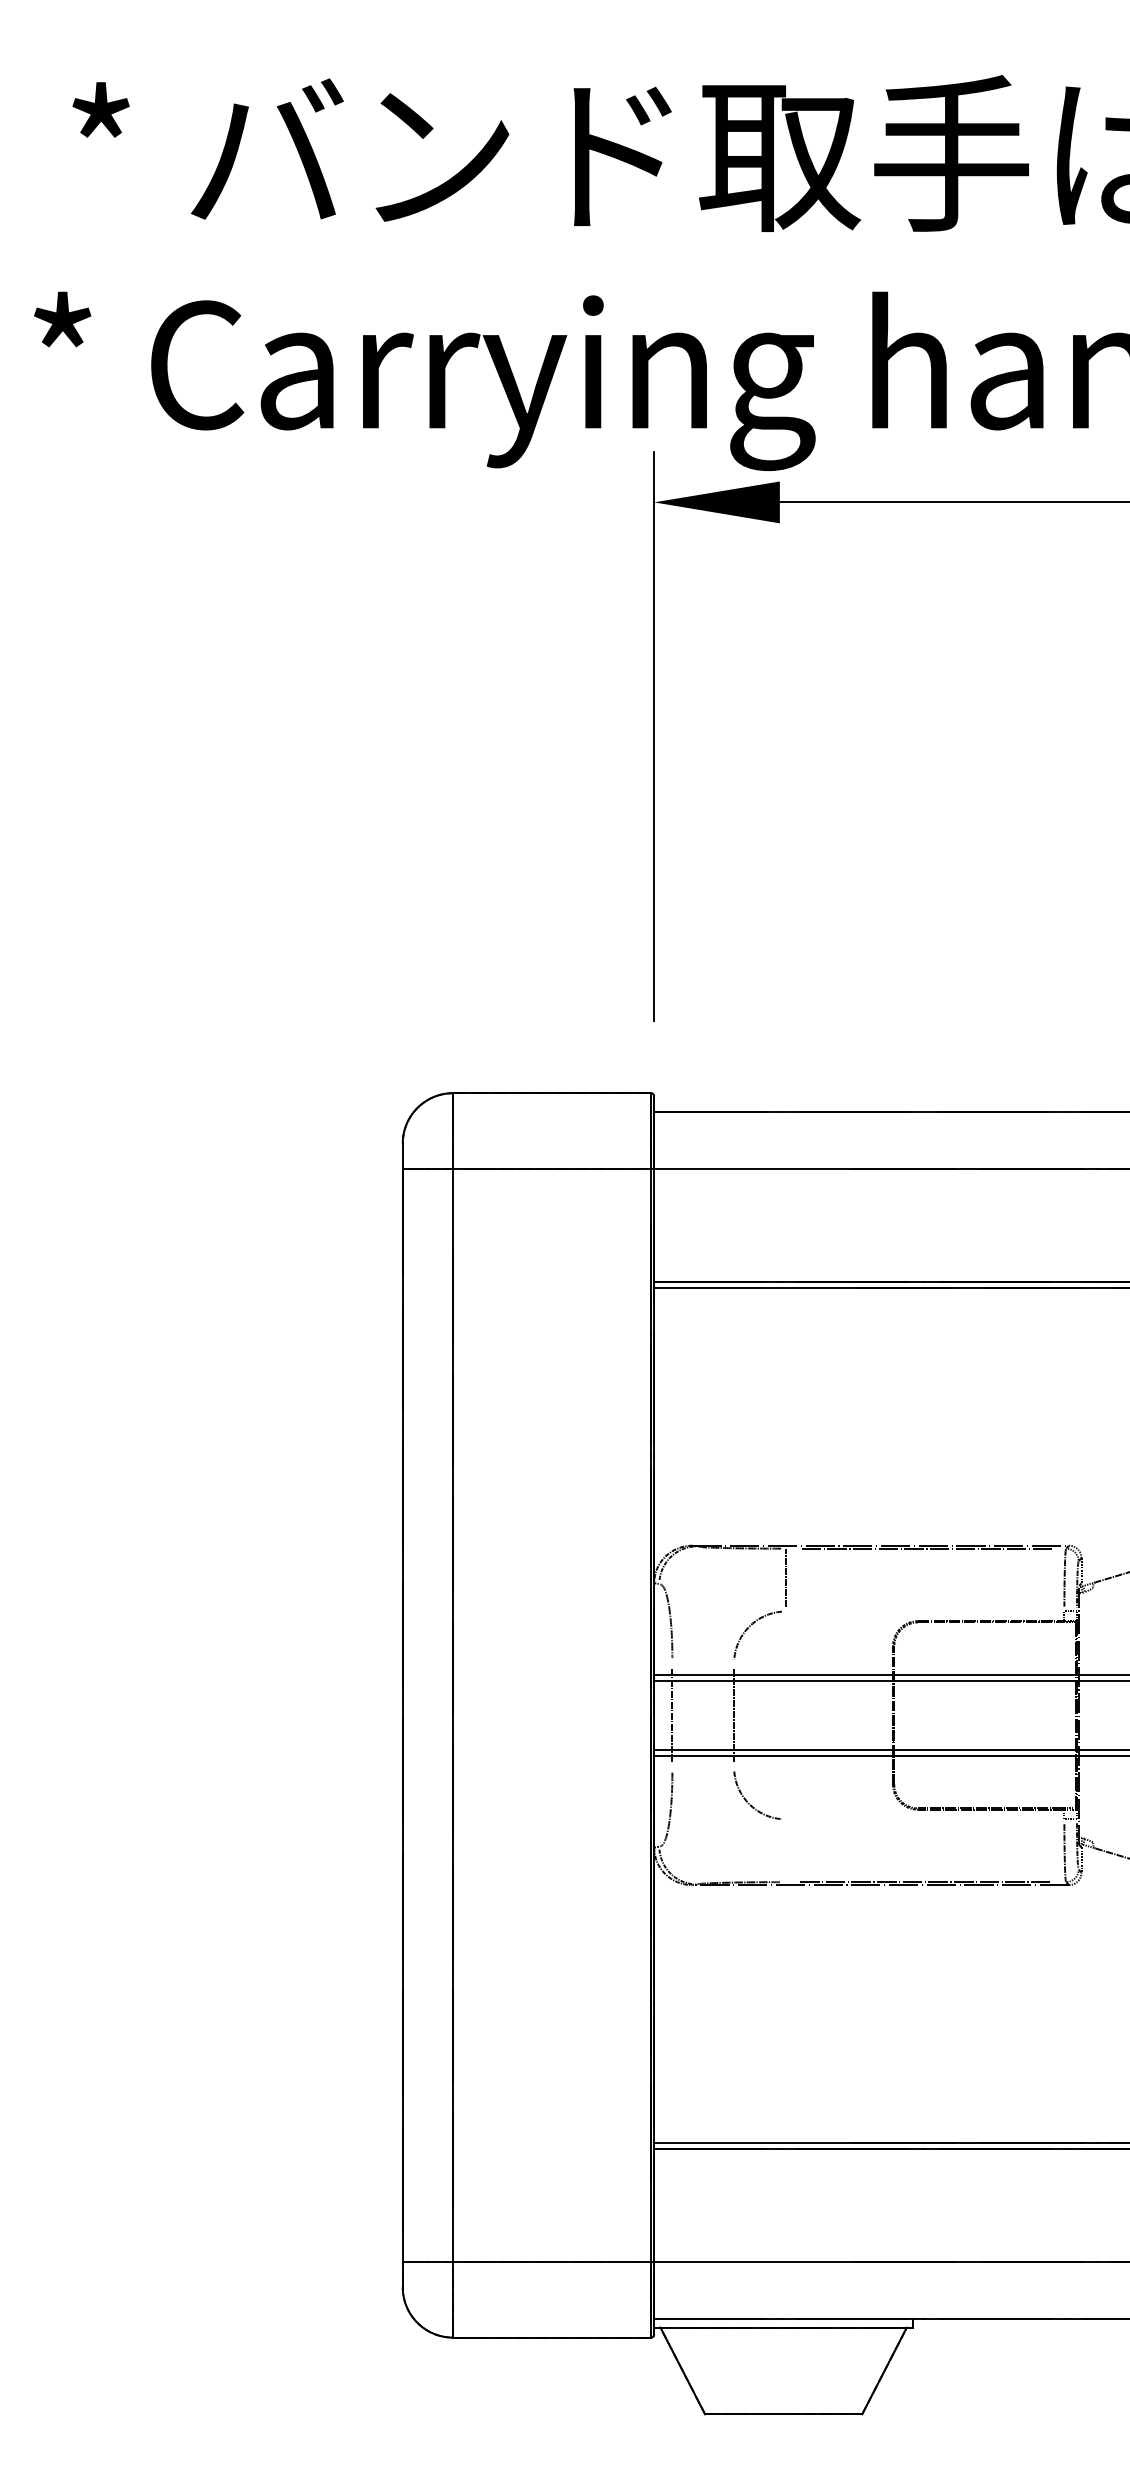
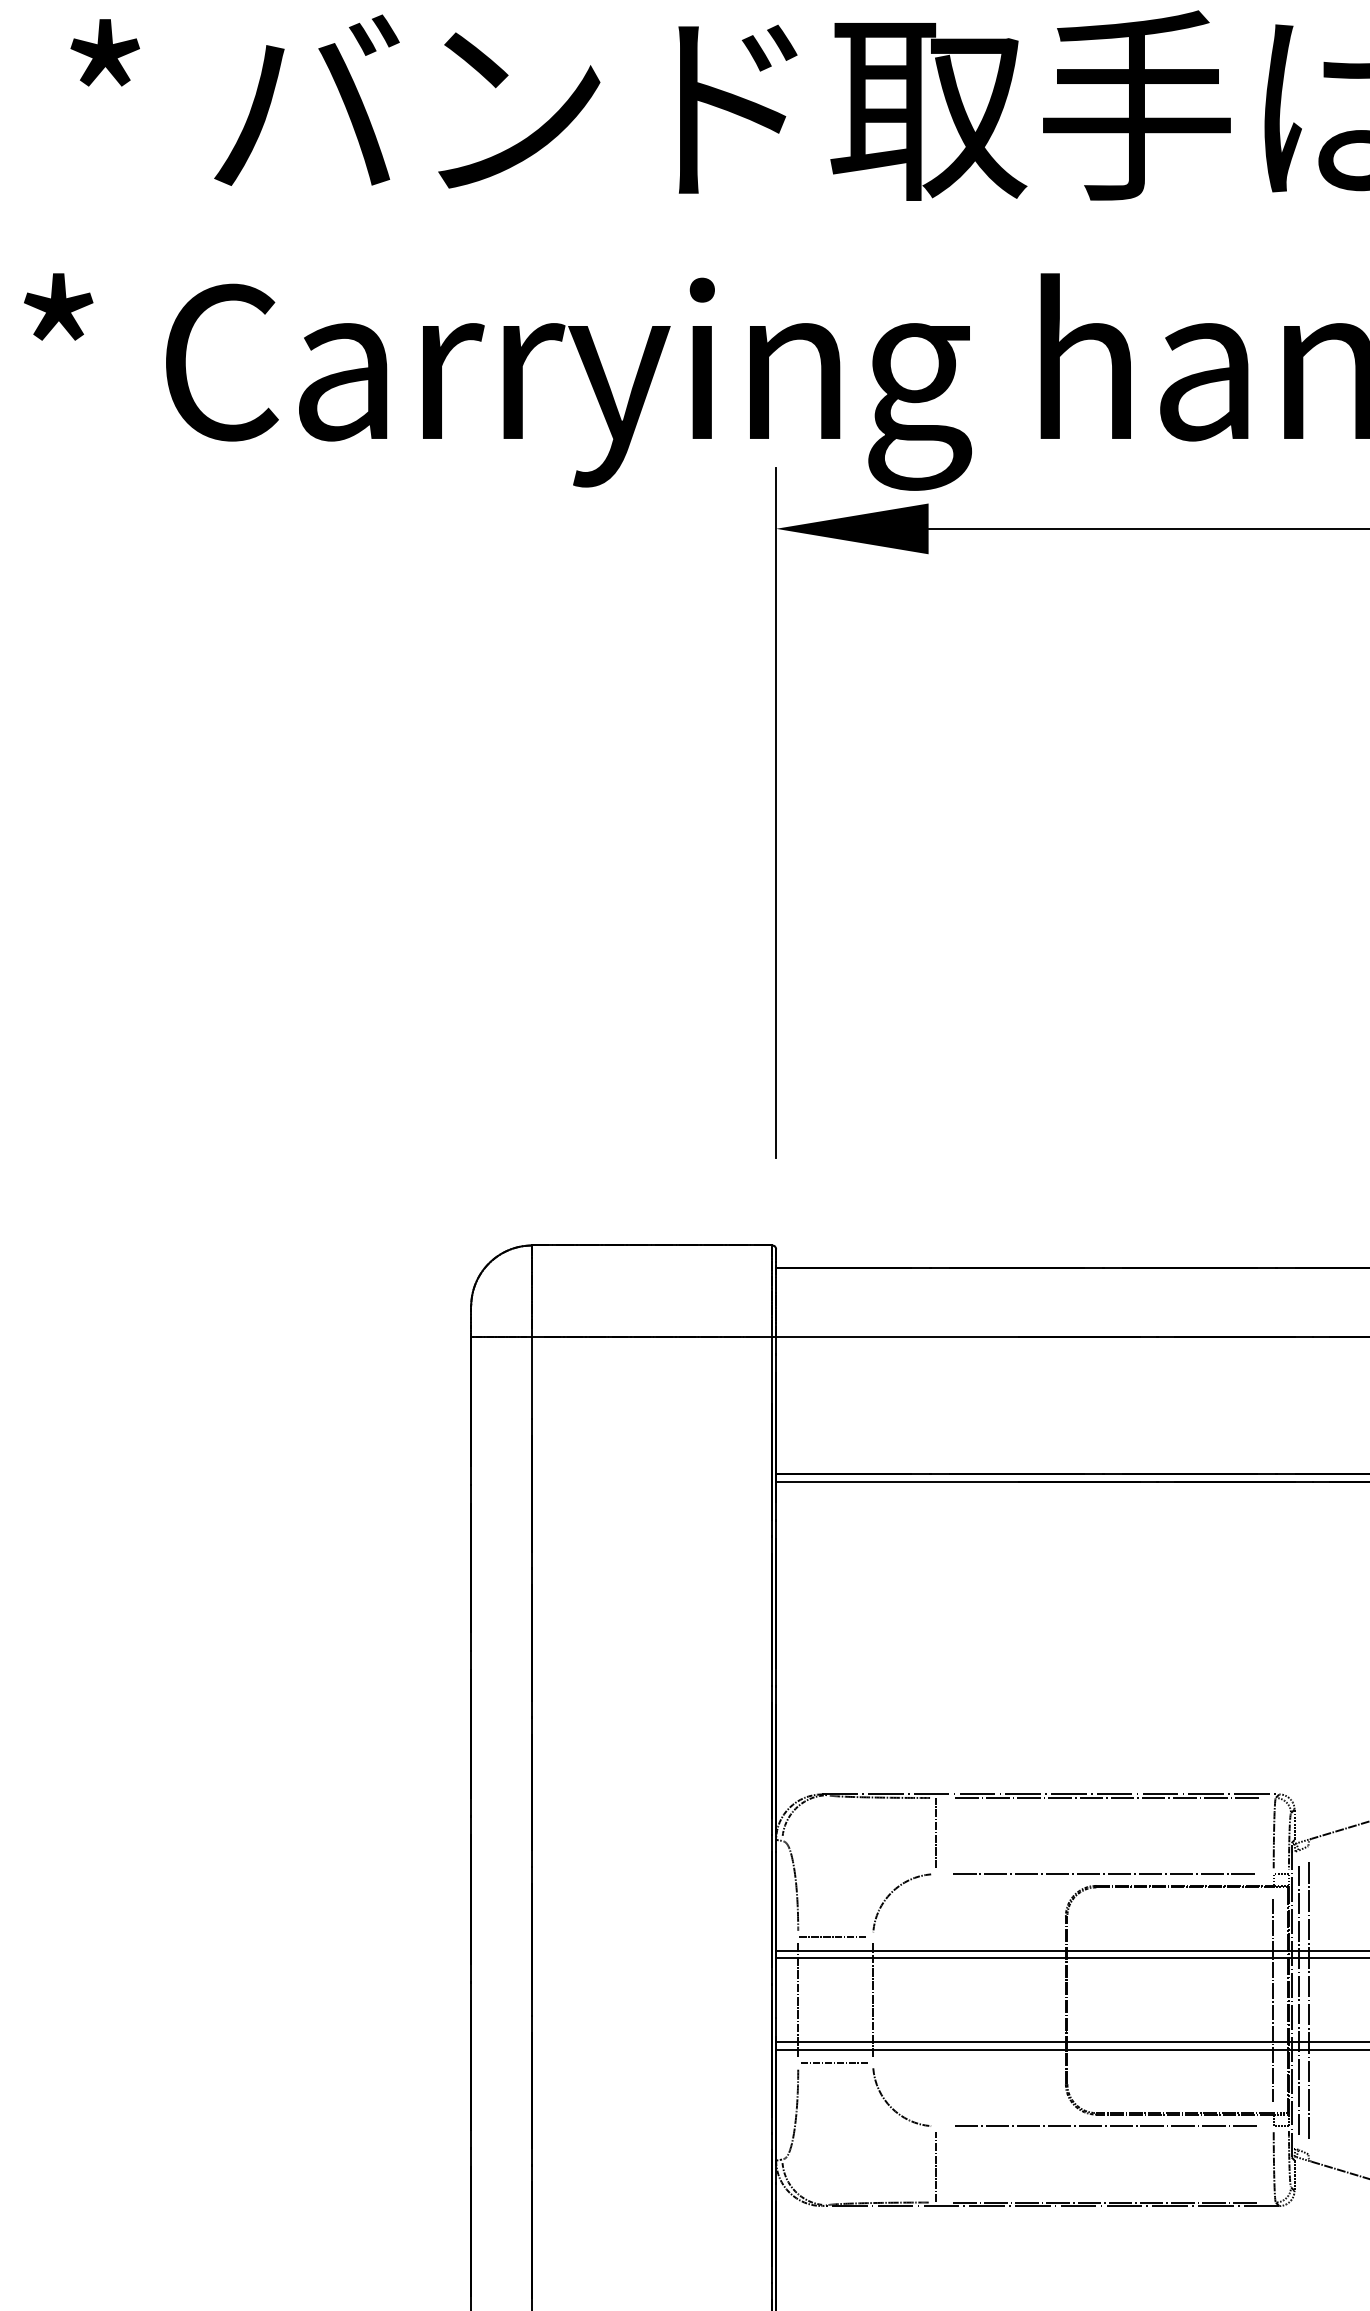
line: (924, 1611) -> (1104, 1874), added
line: (701, 1663) -> (833, 1937), added
line: (1063, 1715) -> (1272, 2000), added
line: (1084, 1715) -> (1298, 2000), added
line: (1093, 1715) -> (1309, 2000), added
line: (701, 1767) -> (833, 2063), added
line: (924, 1819) -> (1104, 2126), added
line: (786, 1852) -> (936, 2166), added

